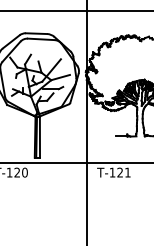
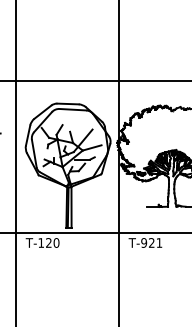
text: (112, 172) -> (144, 242), T-121 -> T-921

